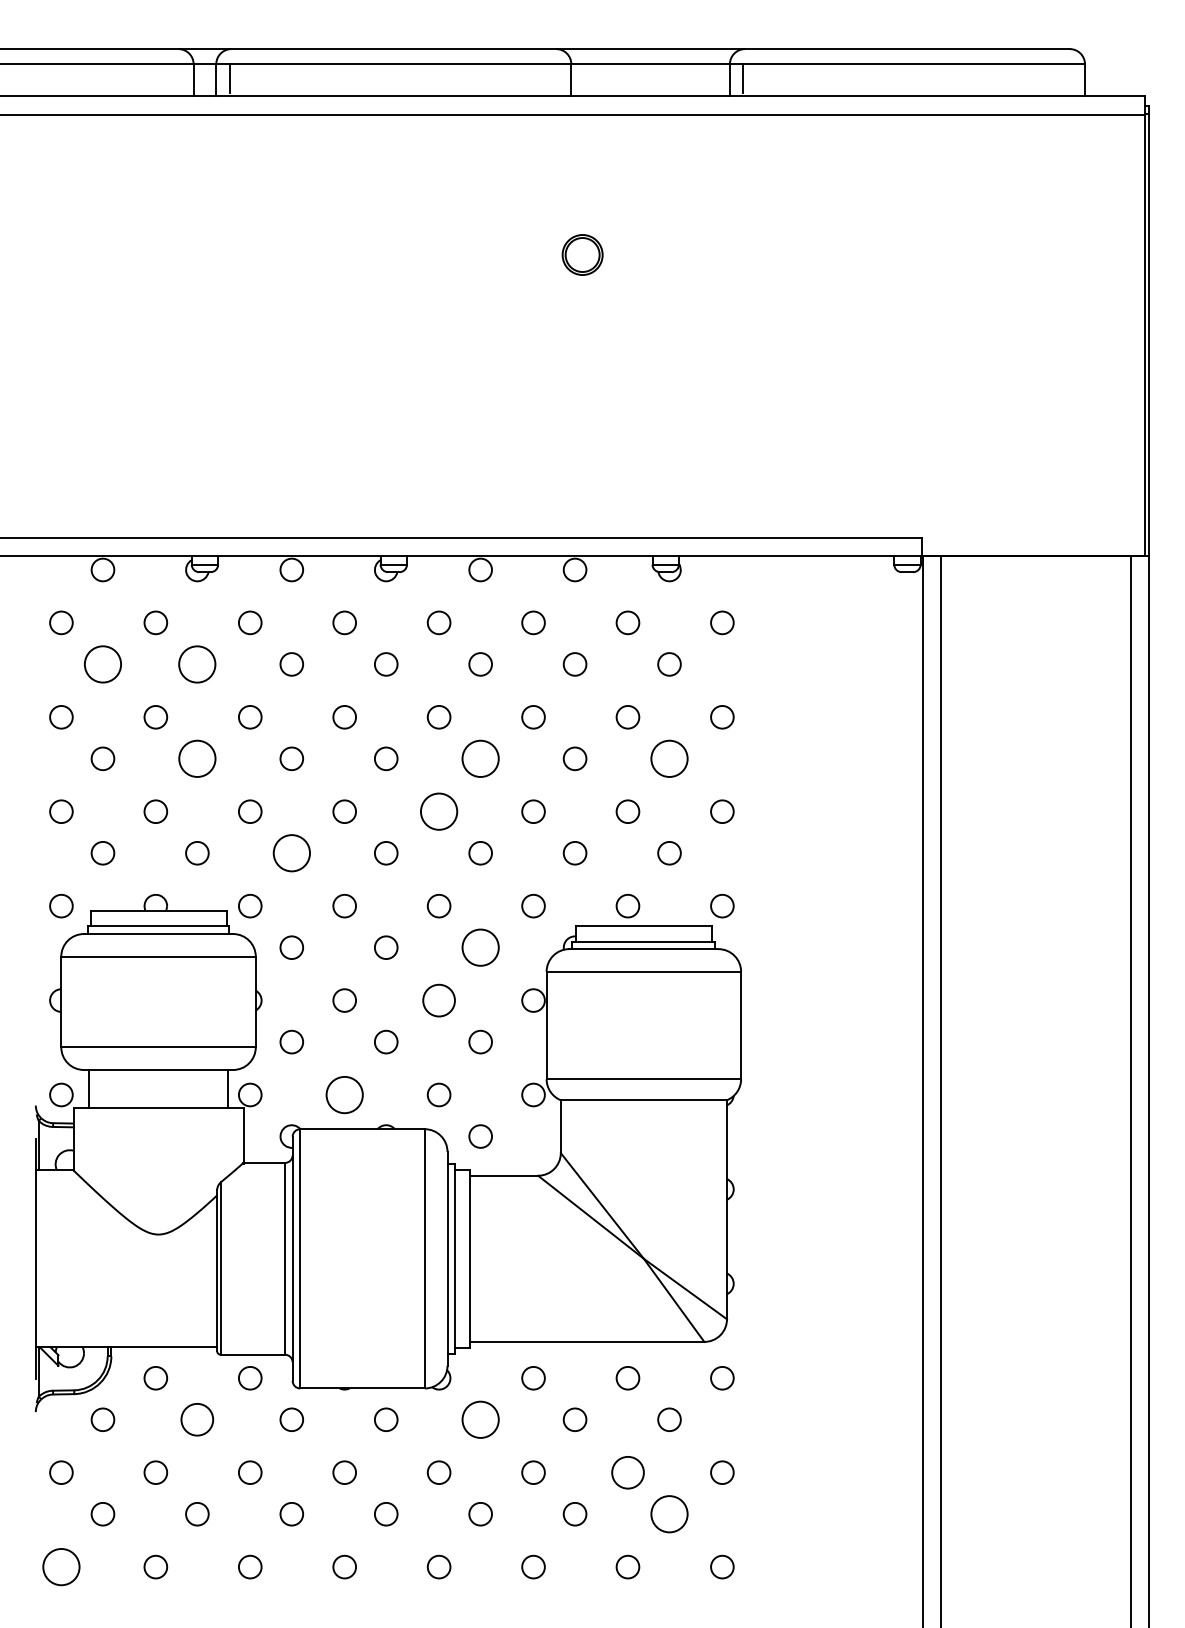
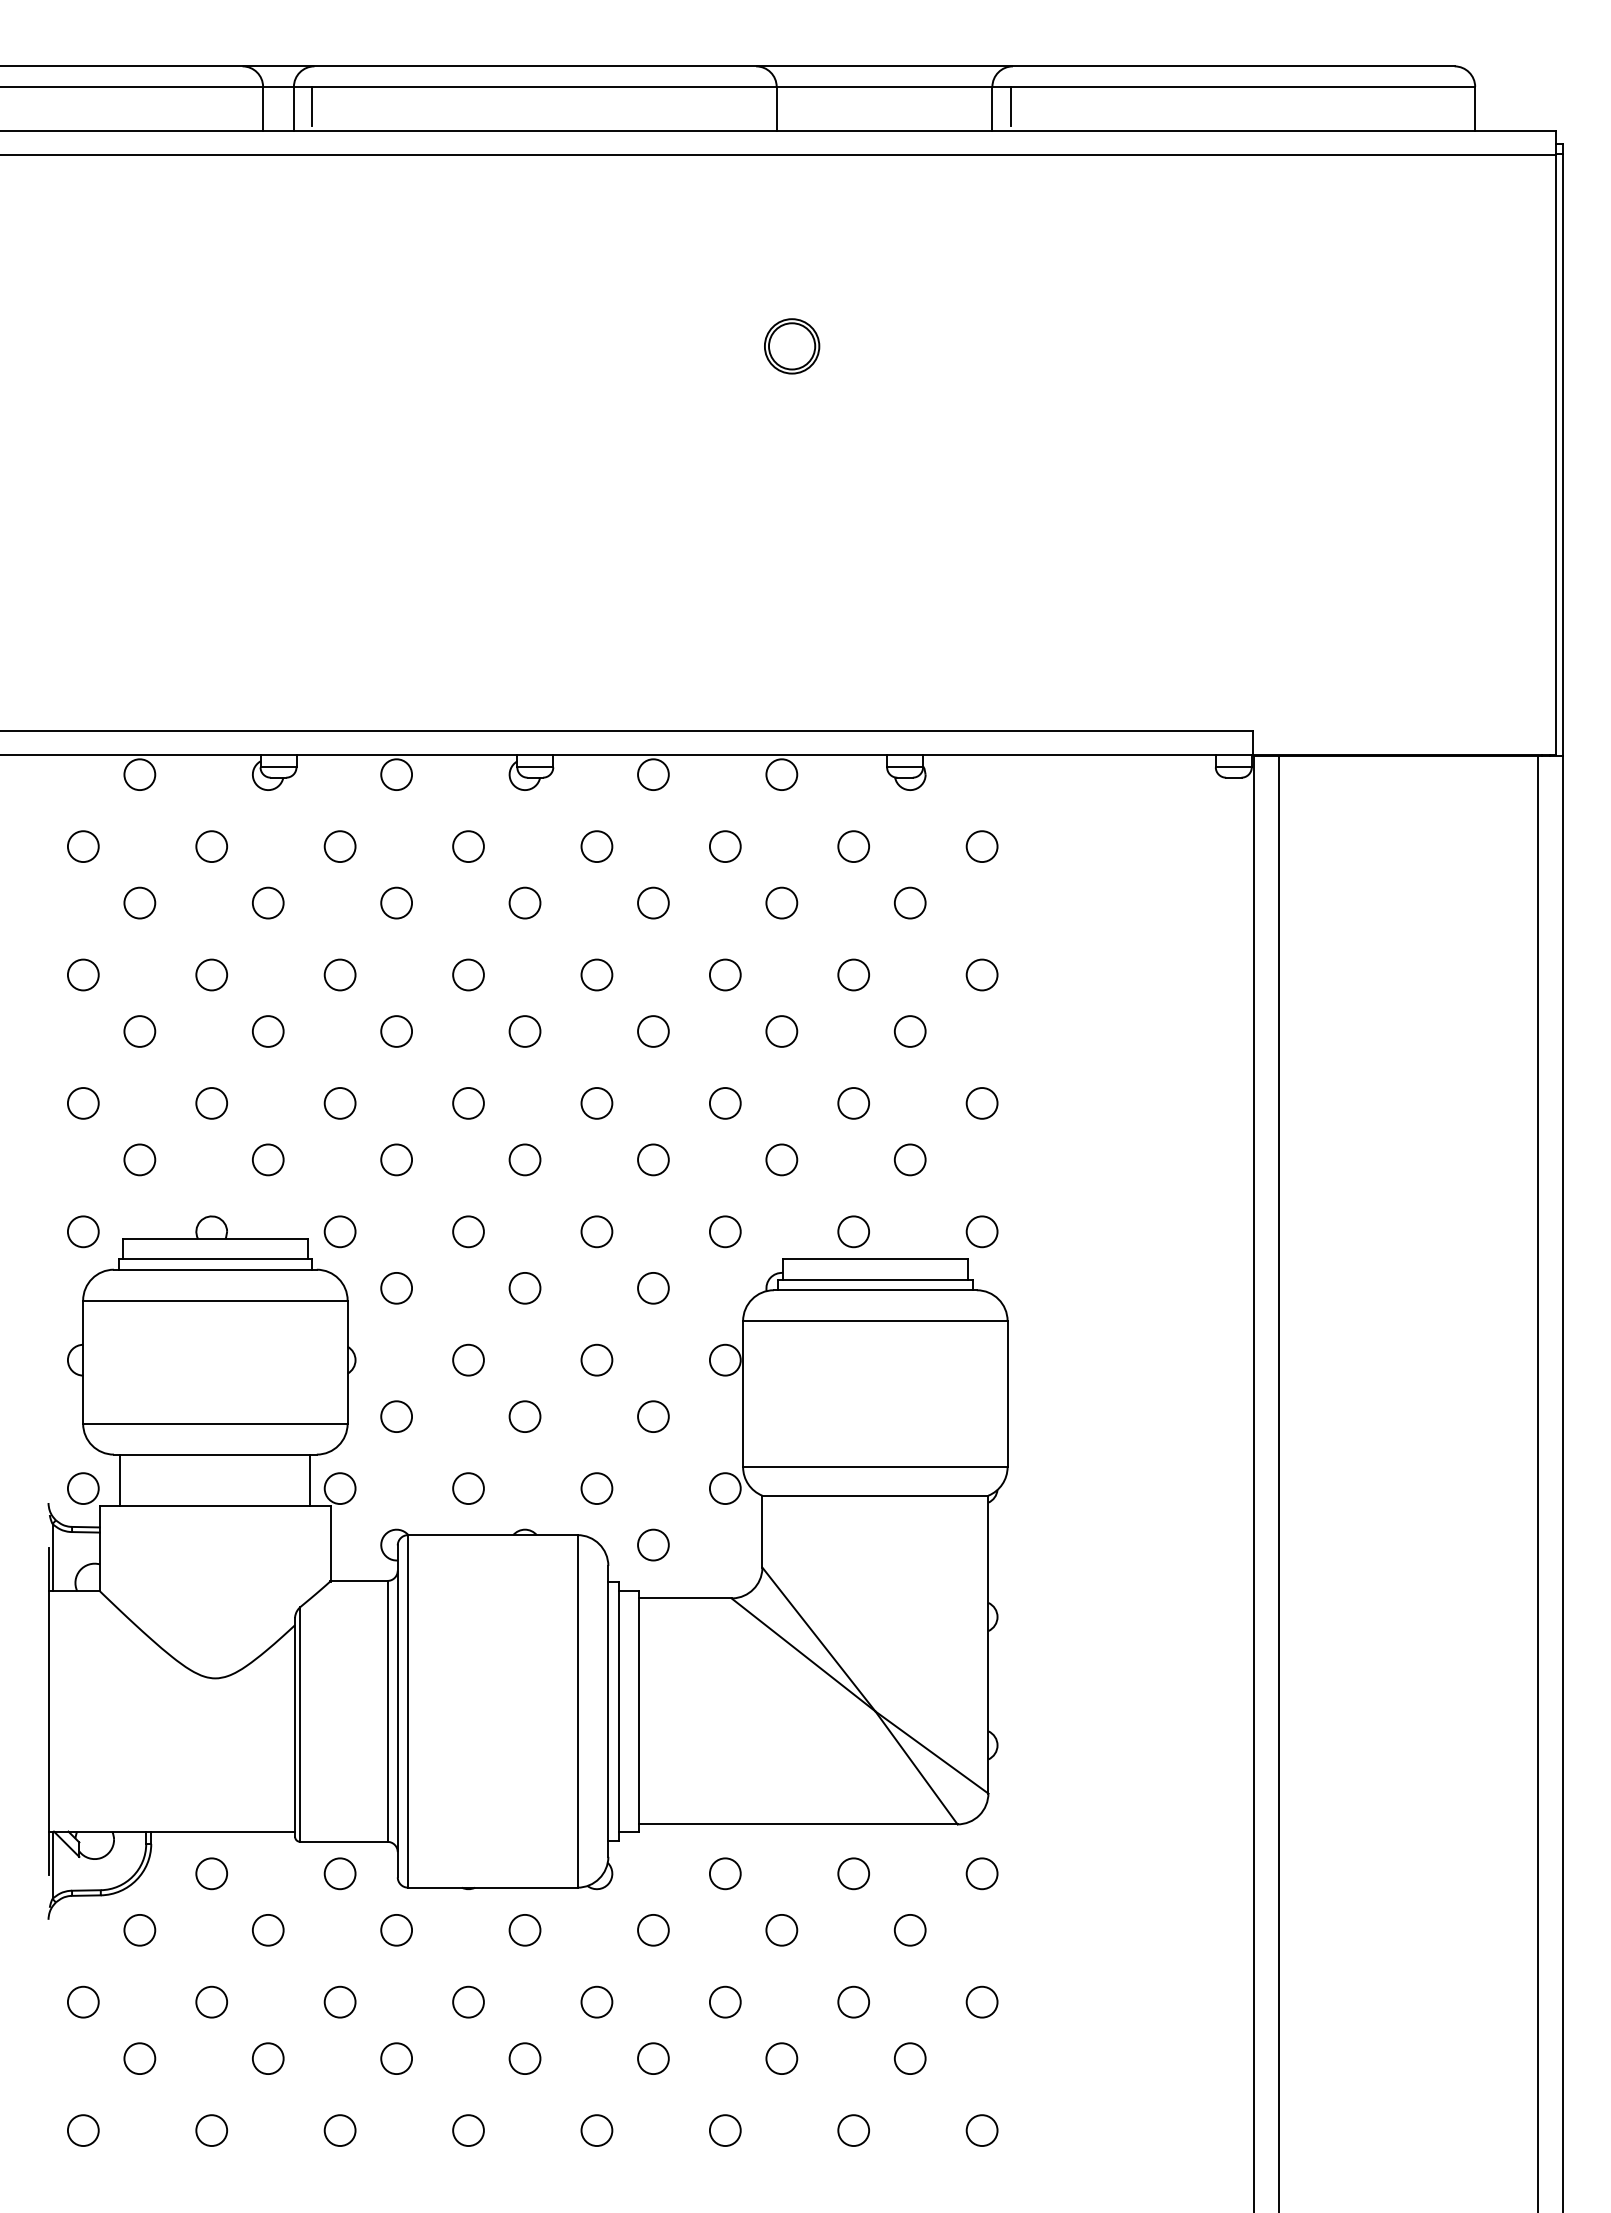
circle: (102, 663) -> (139, 902), size x0.62
circle: (197, 663) -> (268, 902), size x0.62
circle: (196, 758) -> (267, 1031), size x0.62
circle: (480, 758) -> (653, 1031), size x0.62
circle: (668, 758) -> (909, 1031), size x0.62
circle: (438, 811) -> (596, 1103), size x0.62
circle: (291, 852) -> (396, 1159), size x0.62
circle: (480, 947) -> (653, 1287), size x0.62
circle: (438, 1000) -> (596, 1359), size x0.71
circle: (344, 1094) -> (468, 1488), size x0.62
circle: (197, 1419) -> (268, 1930), size x0.71
circle: (480, 1419) -> (653, 1929), size x0.62
circle: (627, 1472) -> (853, 2001), size x0.71
circle: (668, 1514) -> (909, 2058), size x0.62
circle: (60, 1567) -> (82, 2130), size x0.62

